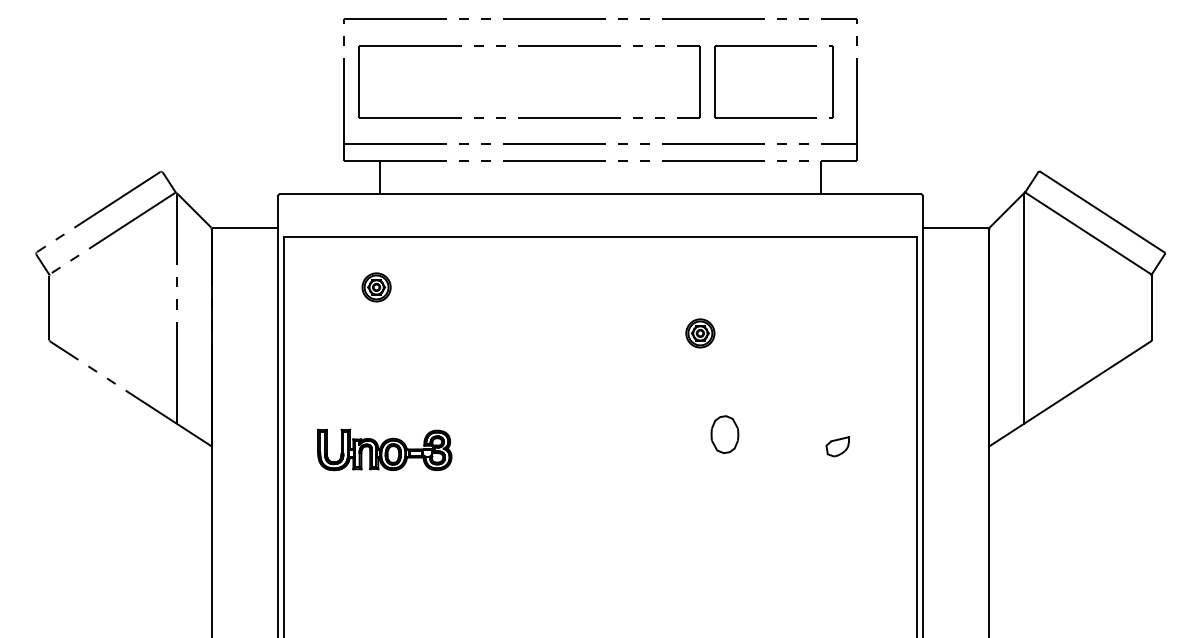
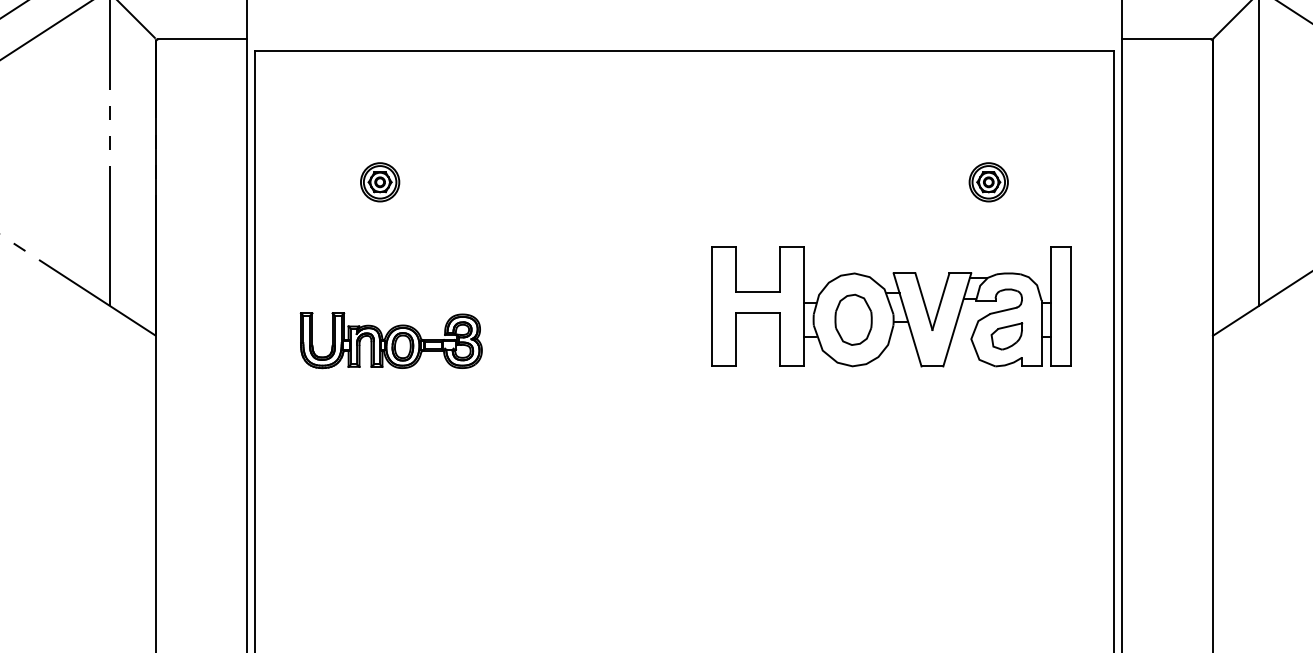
part: (376, 287) -> (380, 182), moved
part: (700, 333) -> (988, 182), moved
part: (752, 424) -> (891, 306), added

